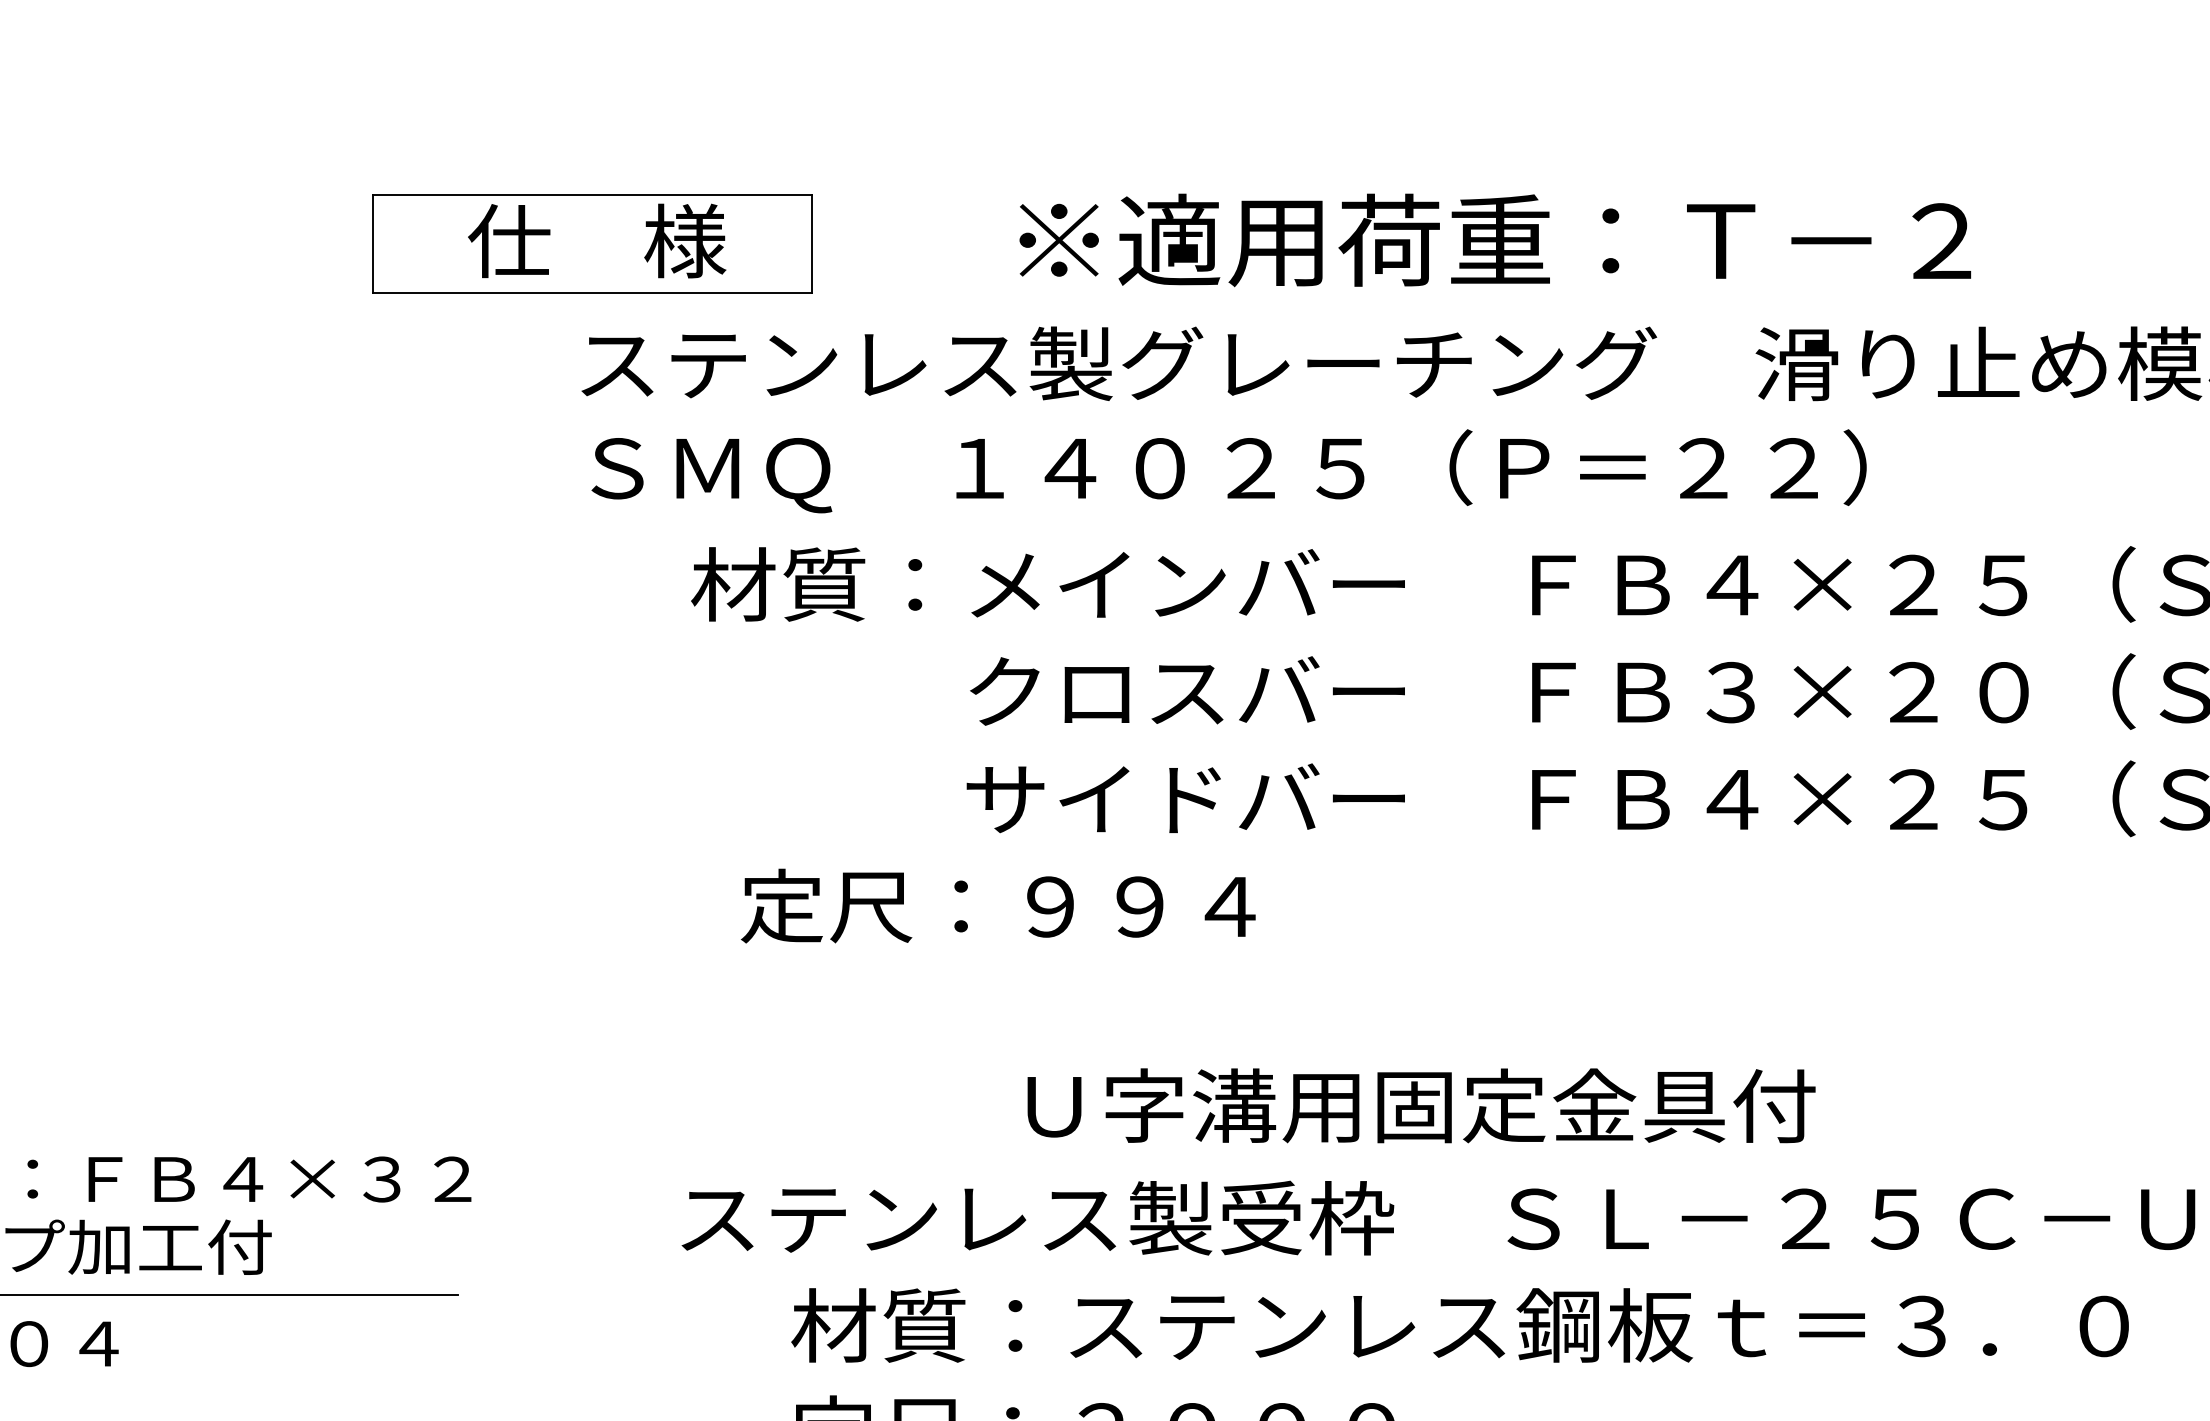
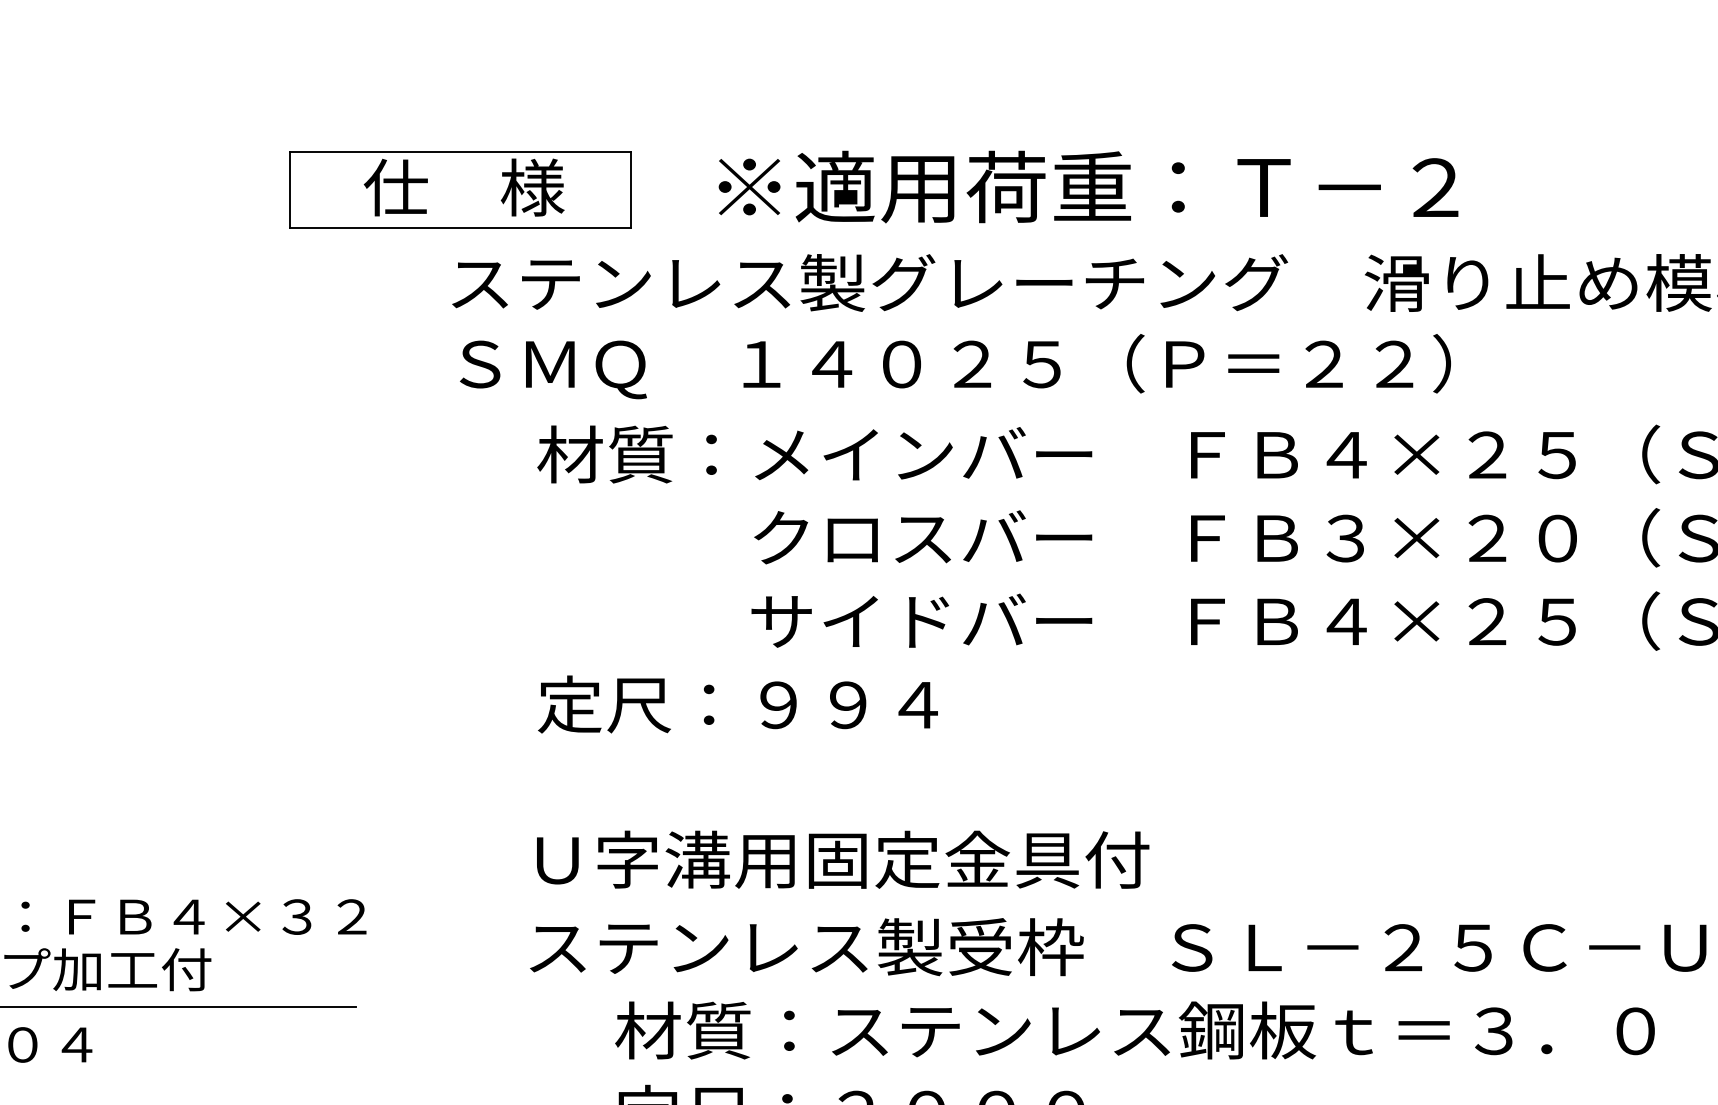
text: (1494, 240) -> (1087, 187), moved
text: (998, 905) -> (738, 704), moved
text: (1421, 1105) -> (843, 859), moved

